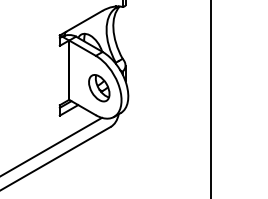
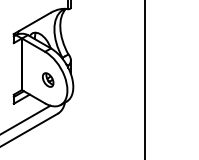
part: (99, 88) -> (48, 80), size x0.6

